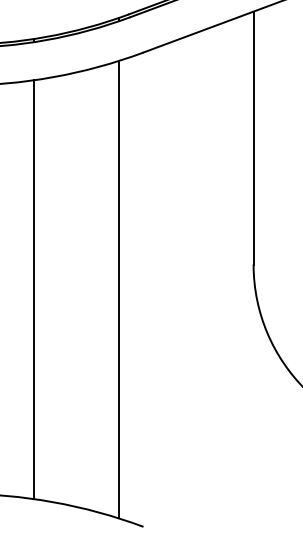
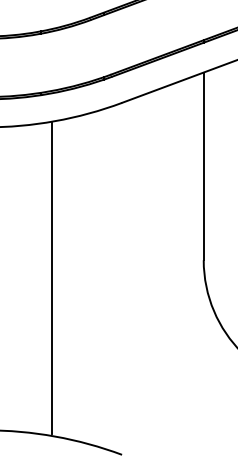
line: (34, 289) -> (52, 278), moved
line: (118, 289) -> (103, 278), removed

